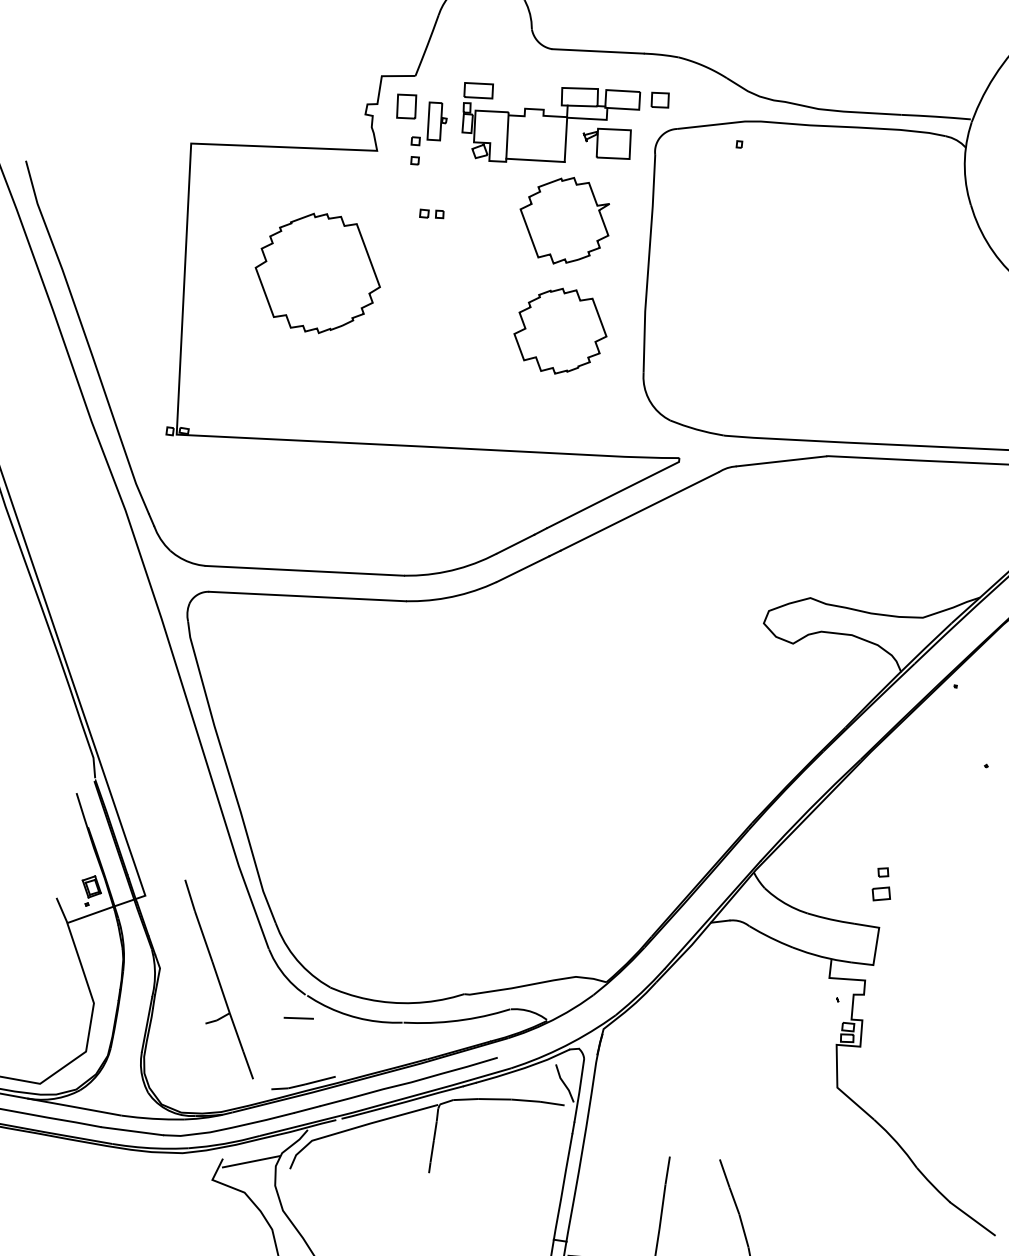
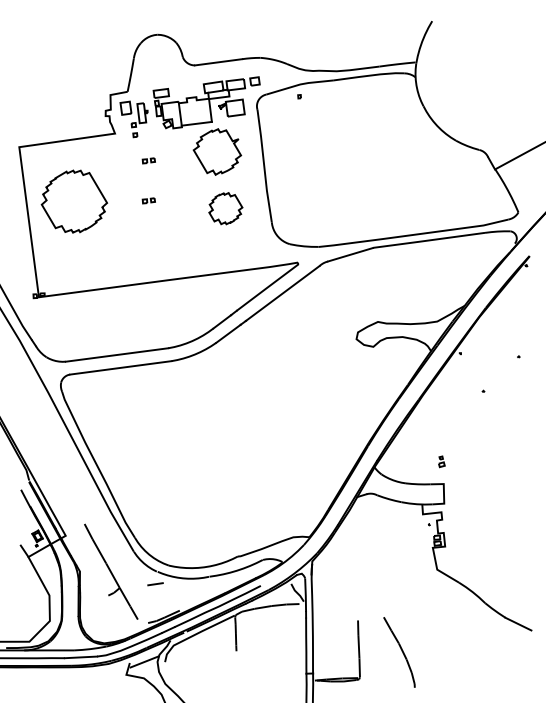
part: (318, 273) -> (74, 201), moved
part: (417, 289) -> (148, 200), added
part: (560, 330) -> (225, 208), size x0.7
part: (882, 884) -> (441, 461), size x0.6

